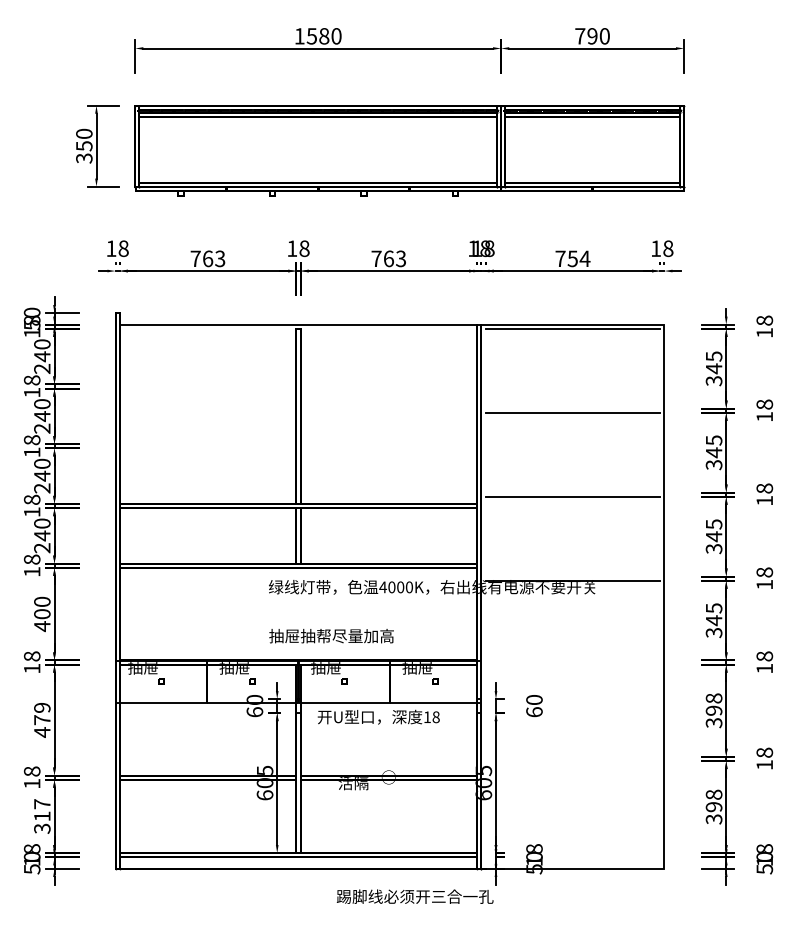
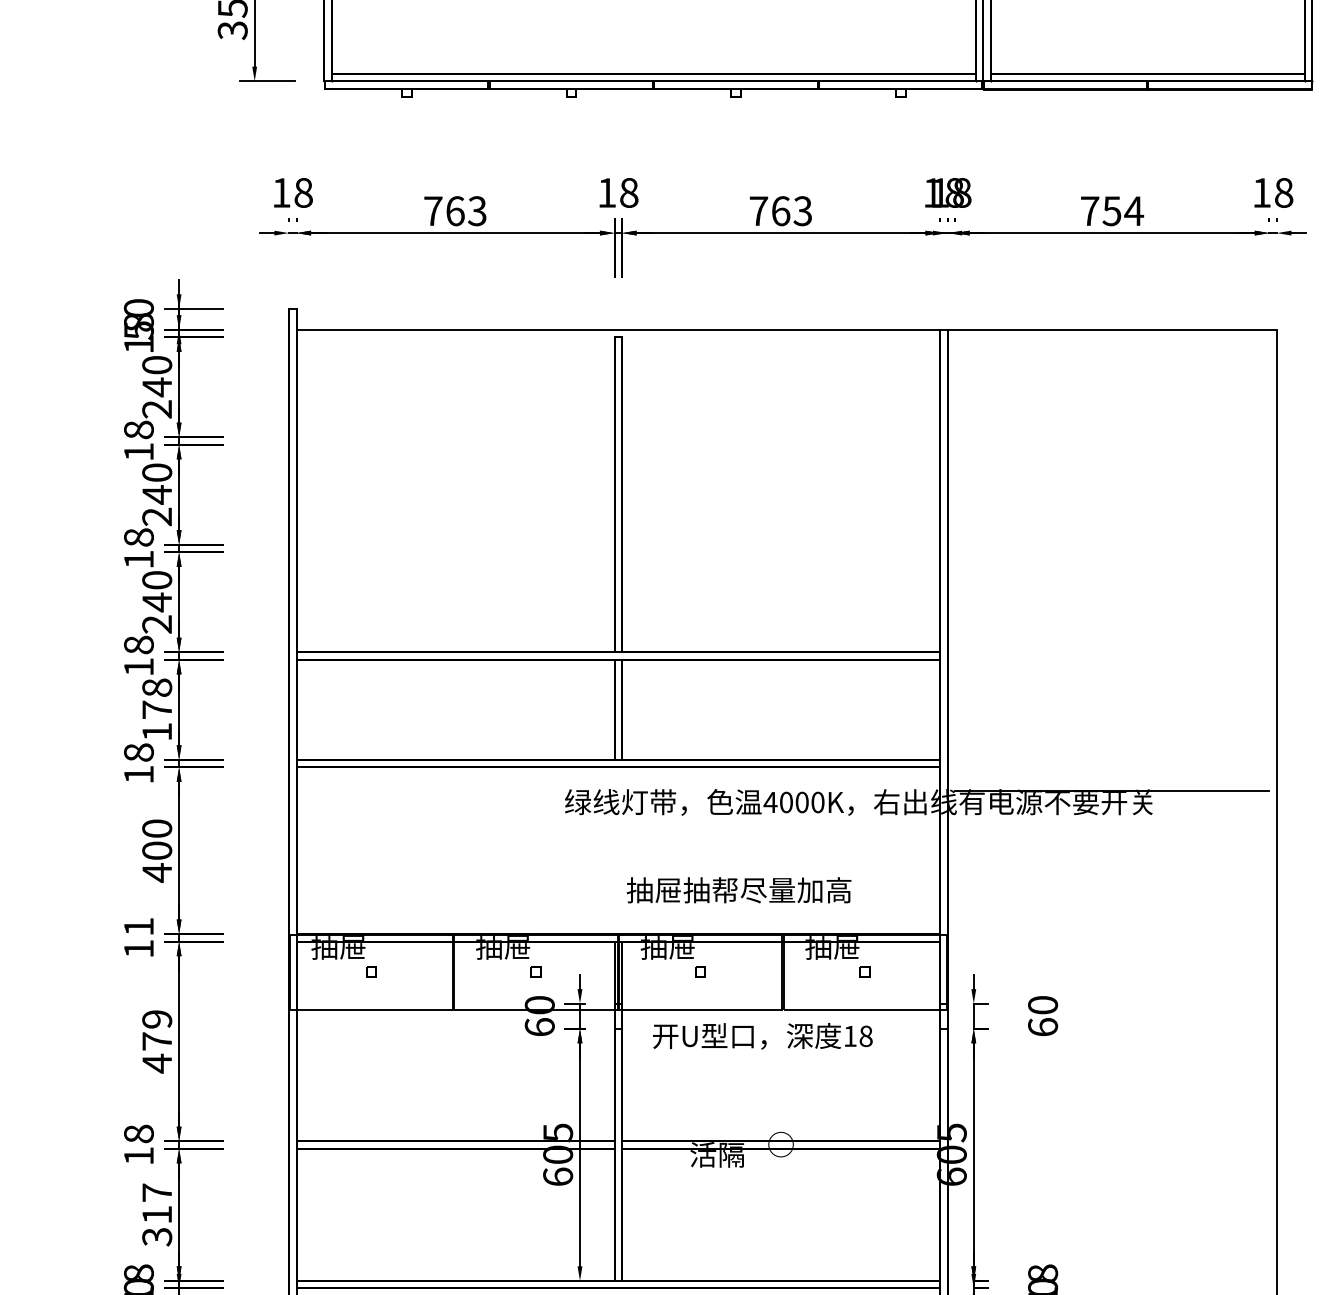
line: (572, 328) -> (1111, 336), removed
line: (572, 412) -> (1111, 487), removed
line: (572, 496) -> (1111, 638), removed
text: (42, 535) -> (157, 709), 240 -> 178
text: (331, 636) -> (738, 890), moved
text: (31, 656) -> (137, 926), 18 -> 11

